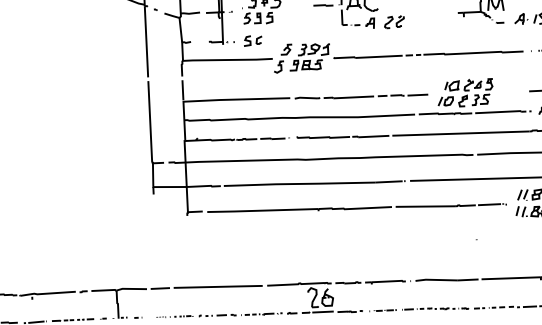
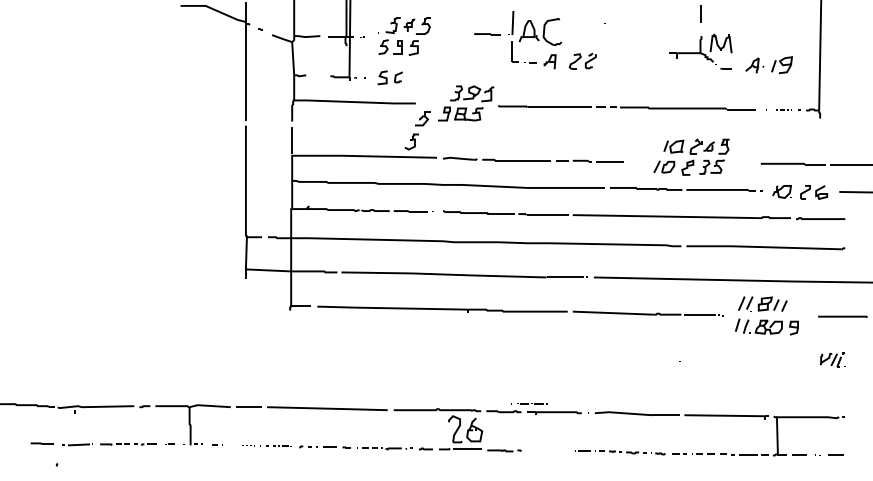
part: (282, 58) -> (417, 130), moved
part: (465, 92) -> (691, 156), moved
line: (382, 310) -> (528, 403), moved

